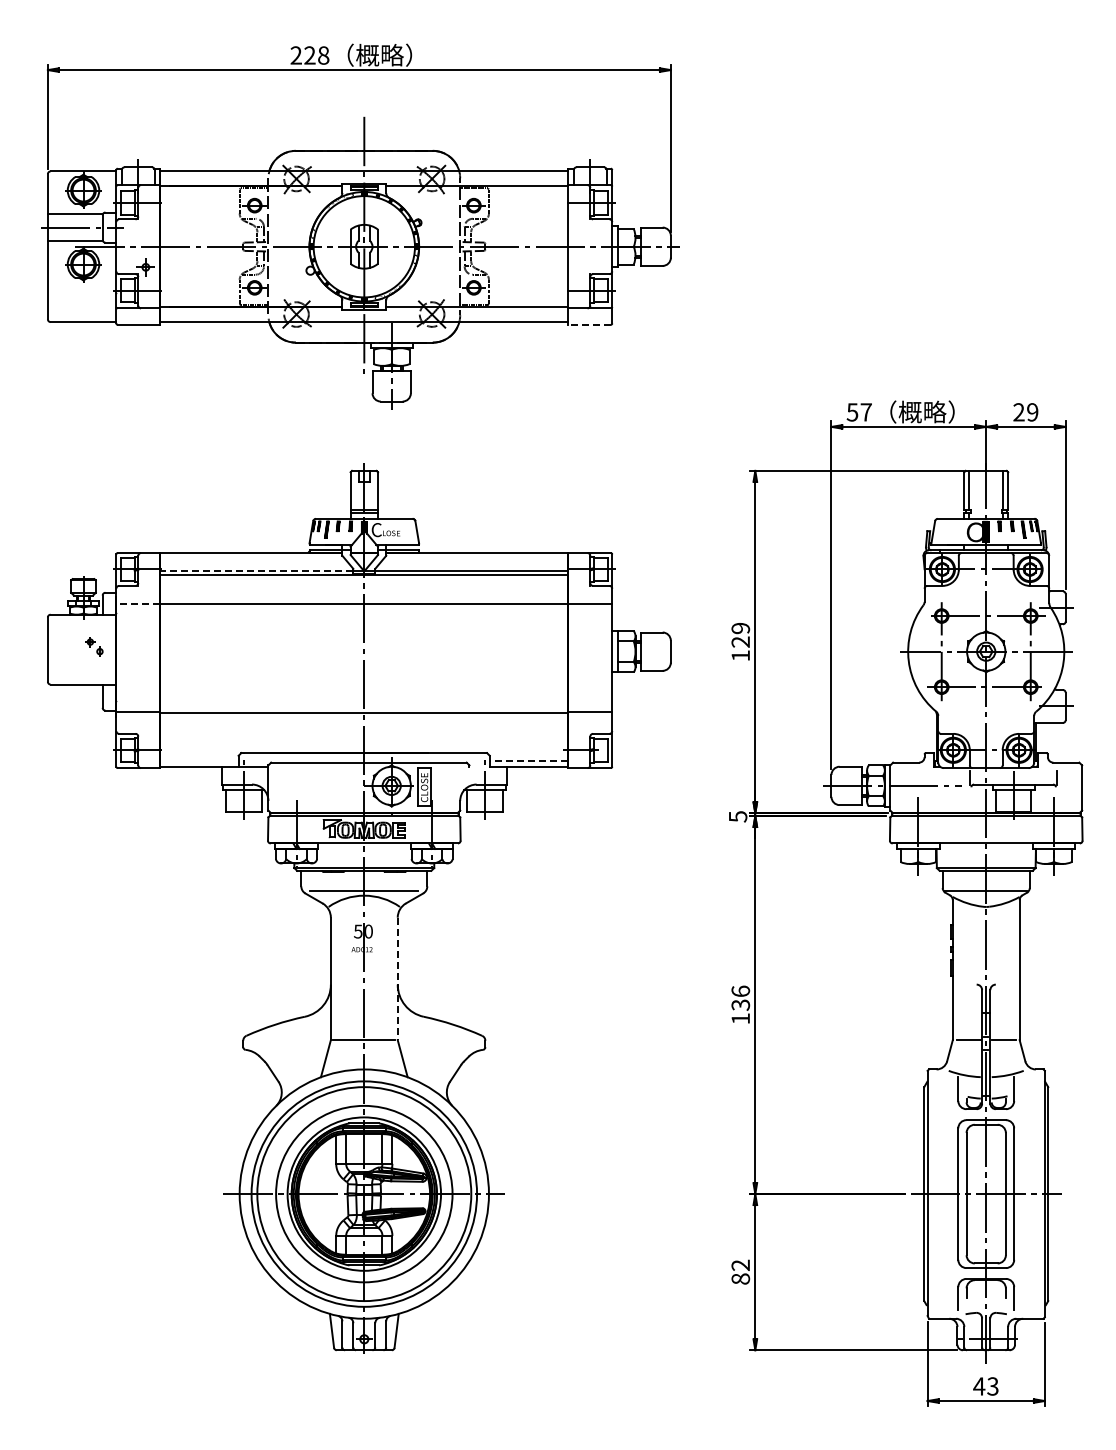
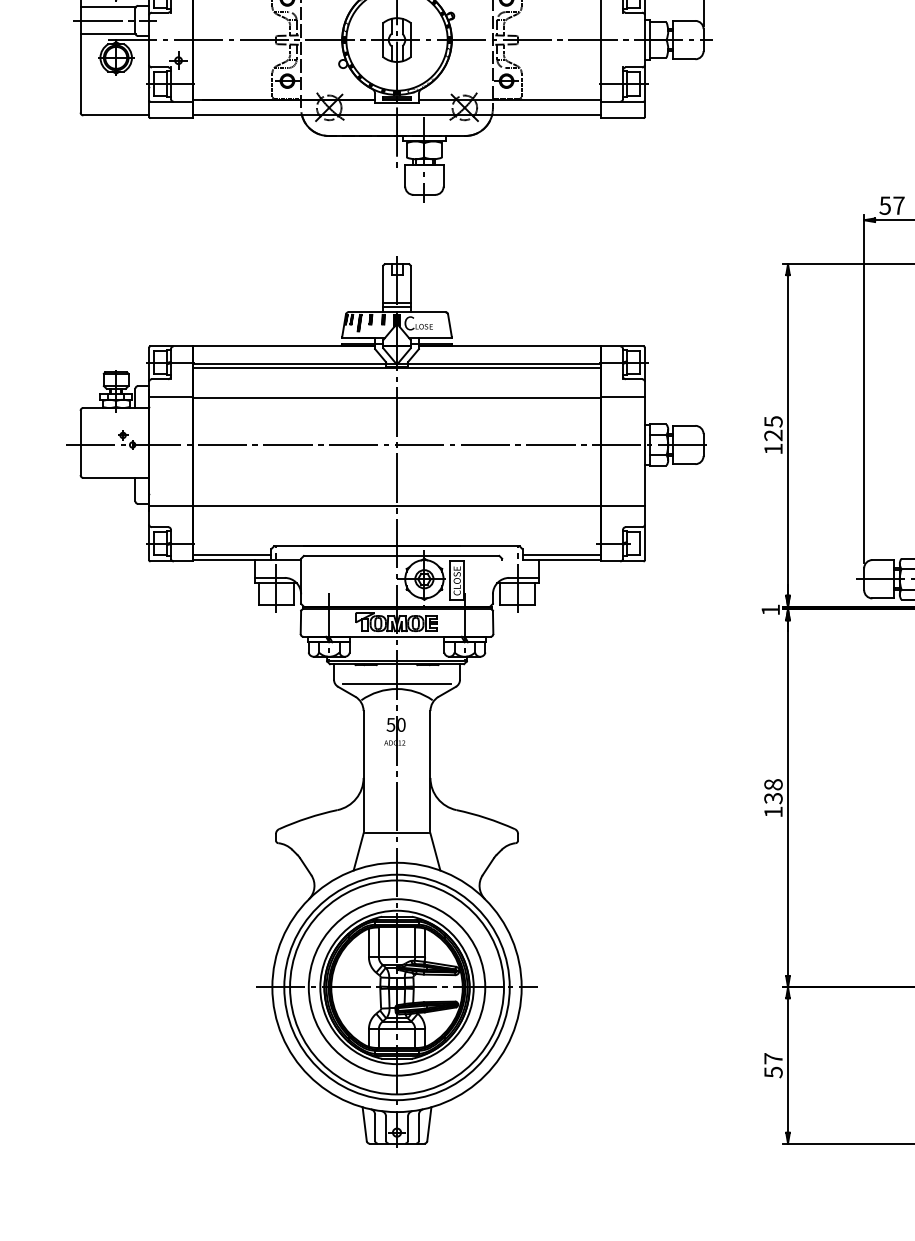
line: (589, 324) -> (622, 117), dashed -> solid
line: (256, 570) -> (289, 363), dashed -> solid
line: (138, 603) -> (171, 396), dashed -> solid
text: (740, 628) -> (773, 421), 129 -> 125
line: (353, 651) -> (386, 444), added
line: (199, 761) -> (232, 554), added
line: (528, 761) -> (561, 554), dashed -> solid
text: (738, 816) -> (771, 609), 5 -> 1
line: (397, 979) -> (430, 772), dashed -> solid
text: (740, 991) -> (773, 784), 136 -> 138
text: (740, 1271) -> (773, 1064), 82 -> 57

